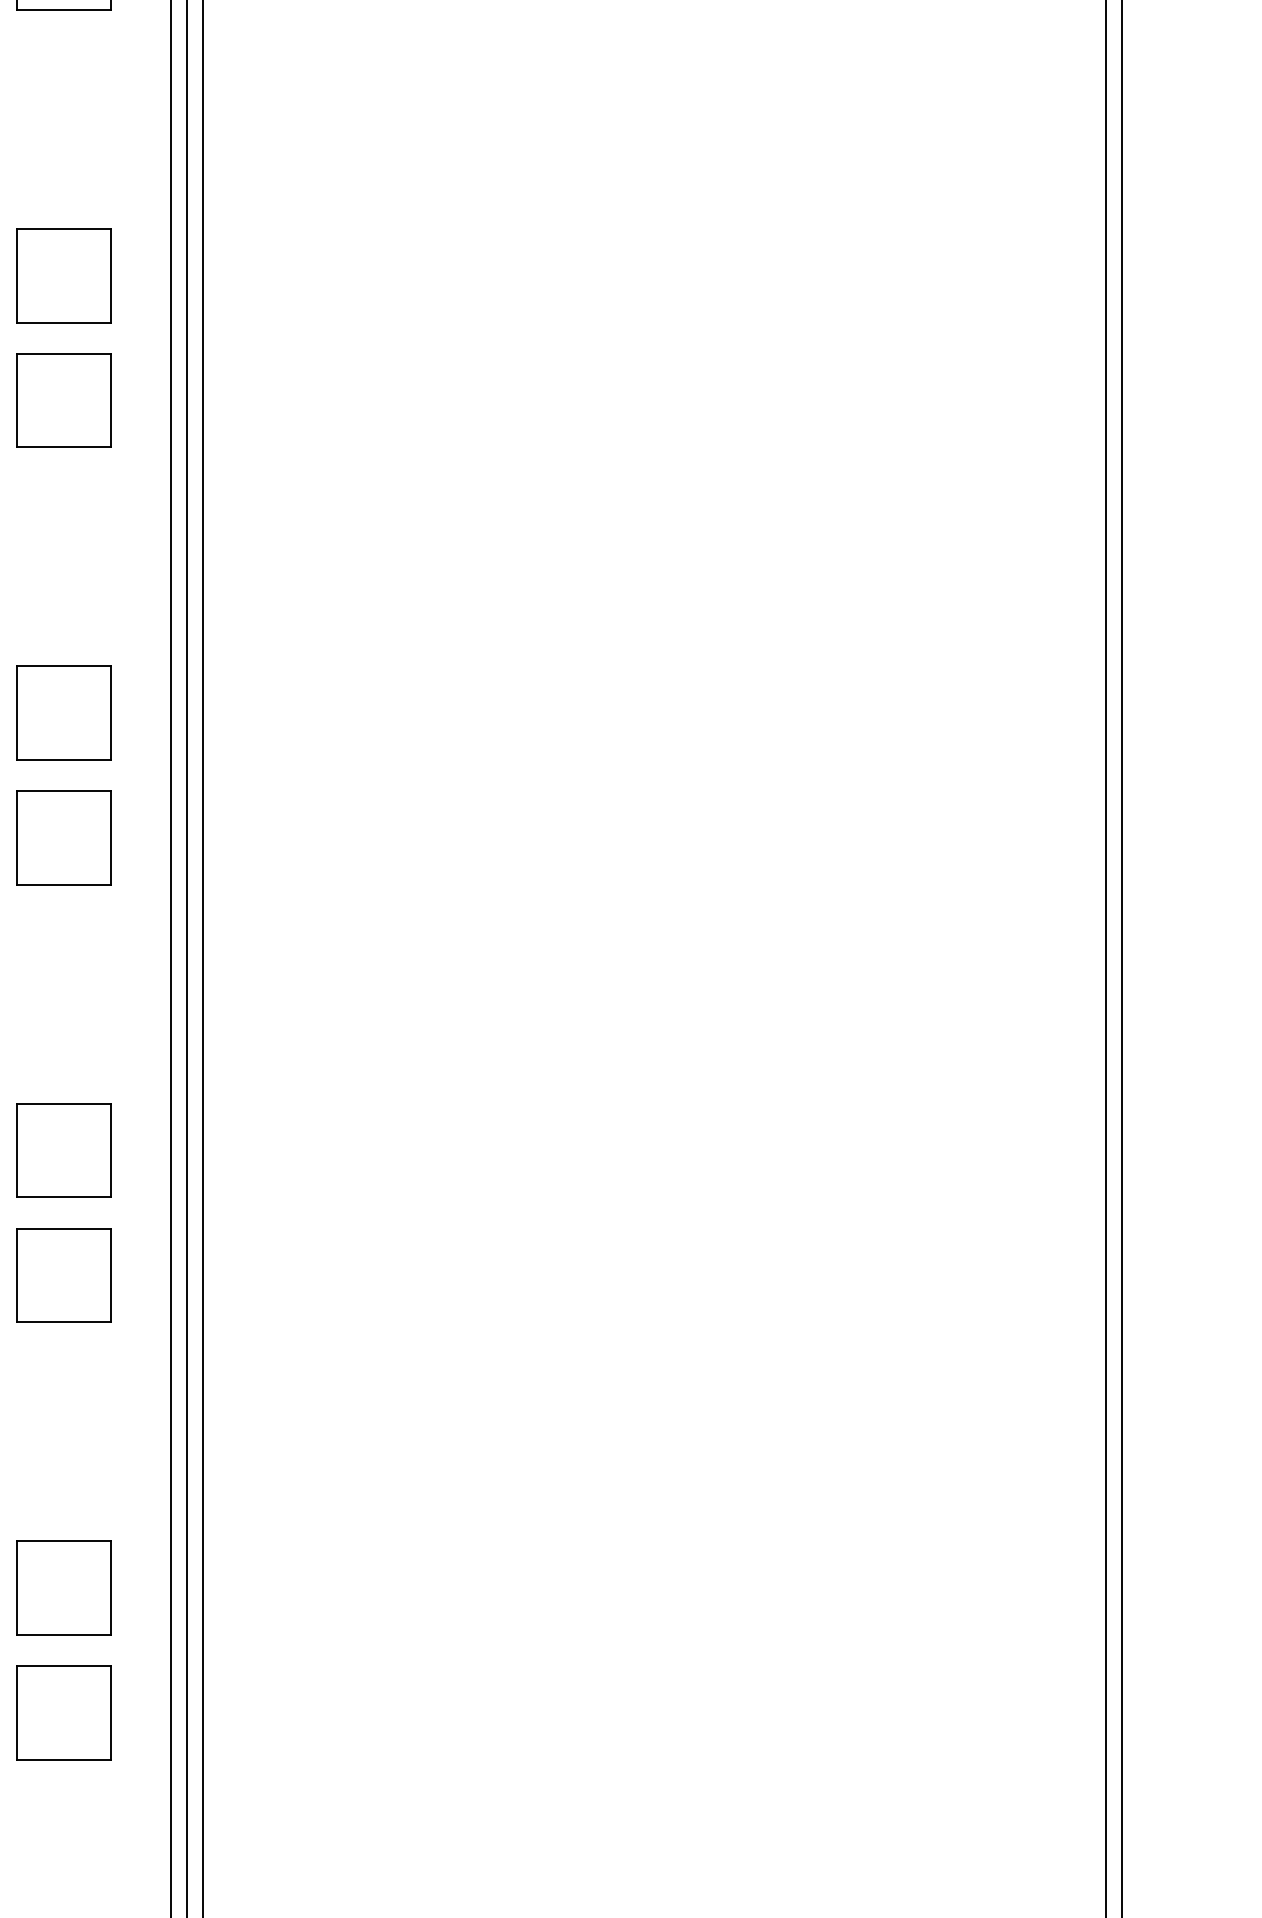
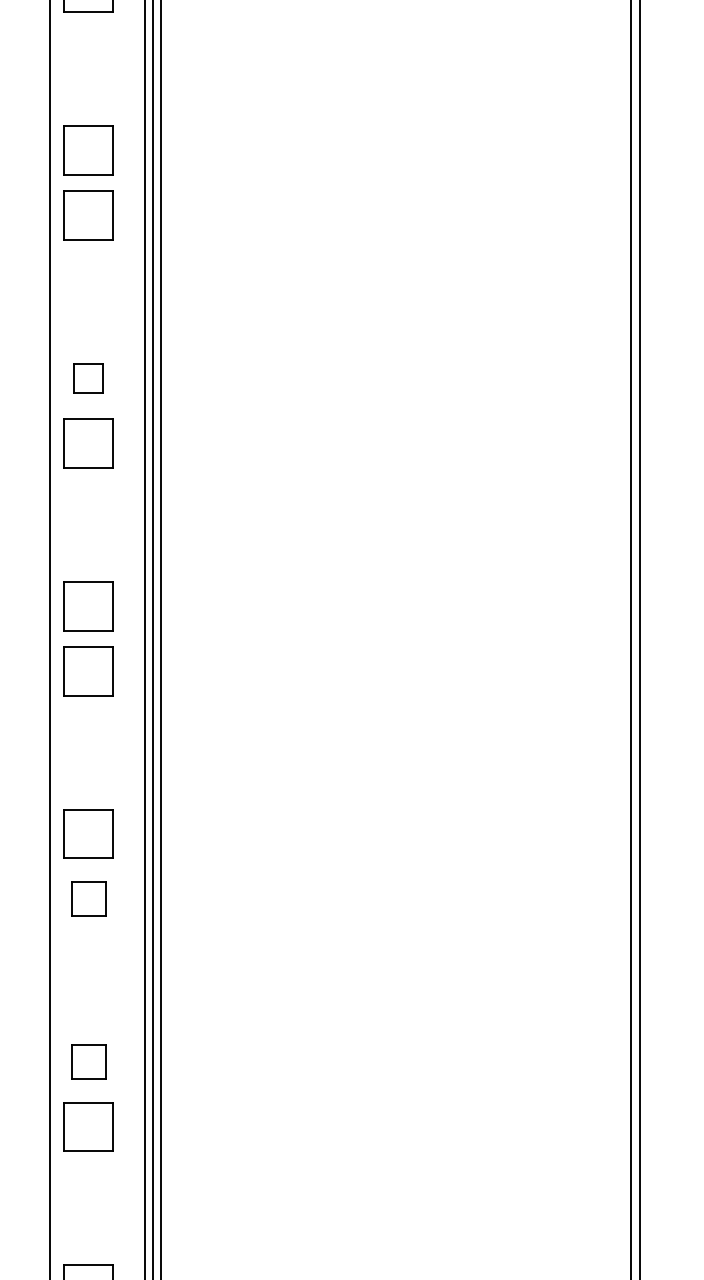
part: (63, 275) -> (88, 378), size x0.6
part: (63, 1276) -> (88, 899), size x0.7
part: (63, 1587) -> (88, 1061), size x0.7

